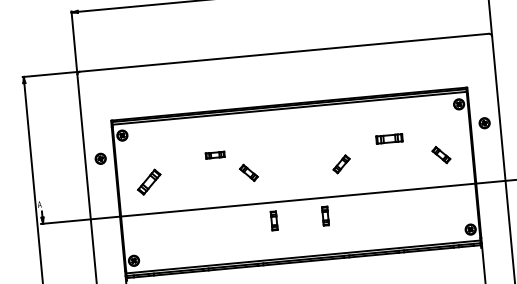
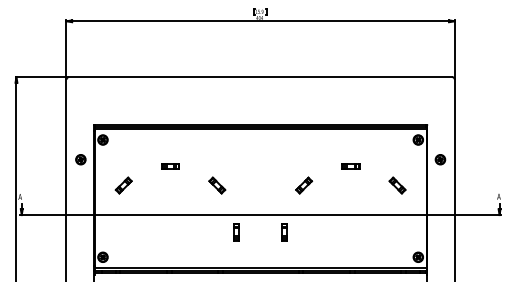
part: (389, 139) -> (350, 166), size x0.71
part: (215, 155) -> (170, 166), moved
part: (148, 182) -> (123, 185), size x0.71

